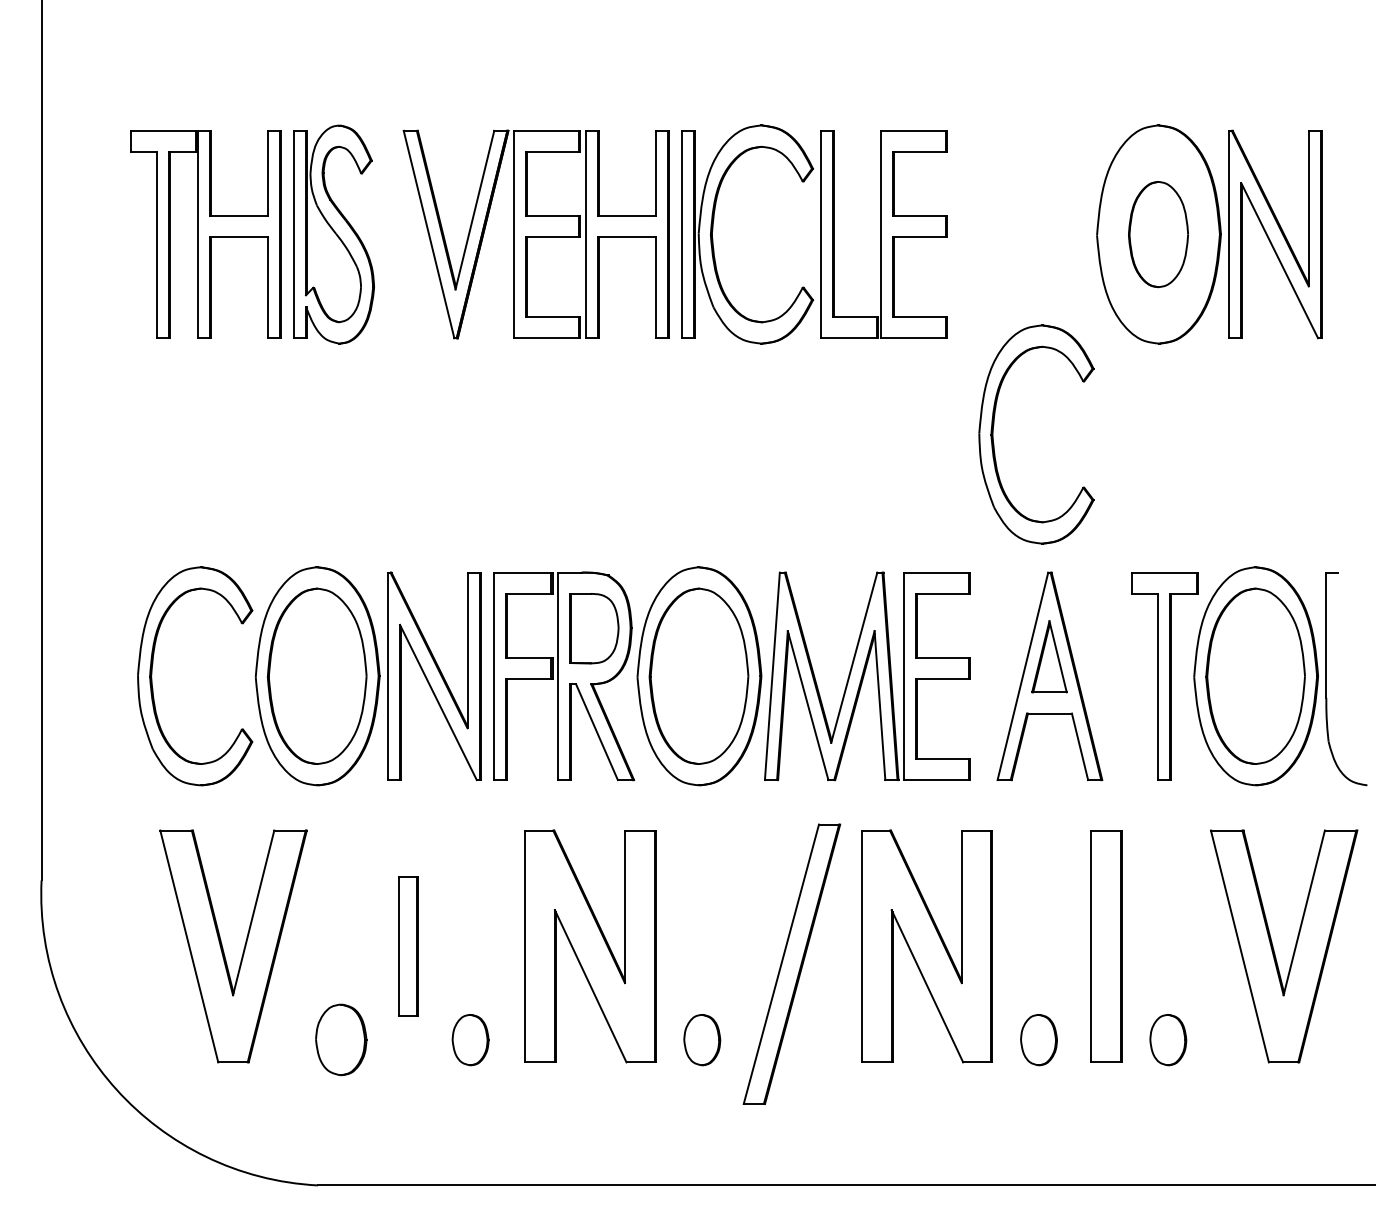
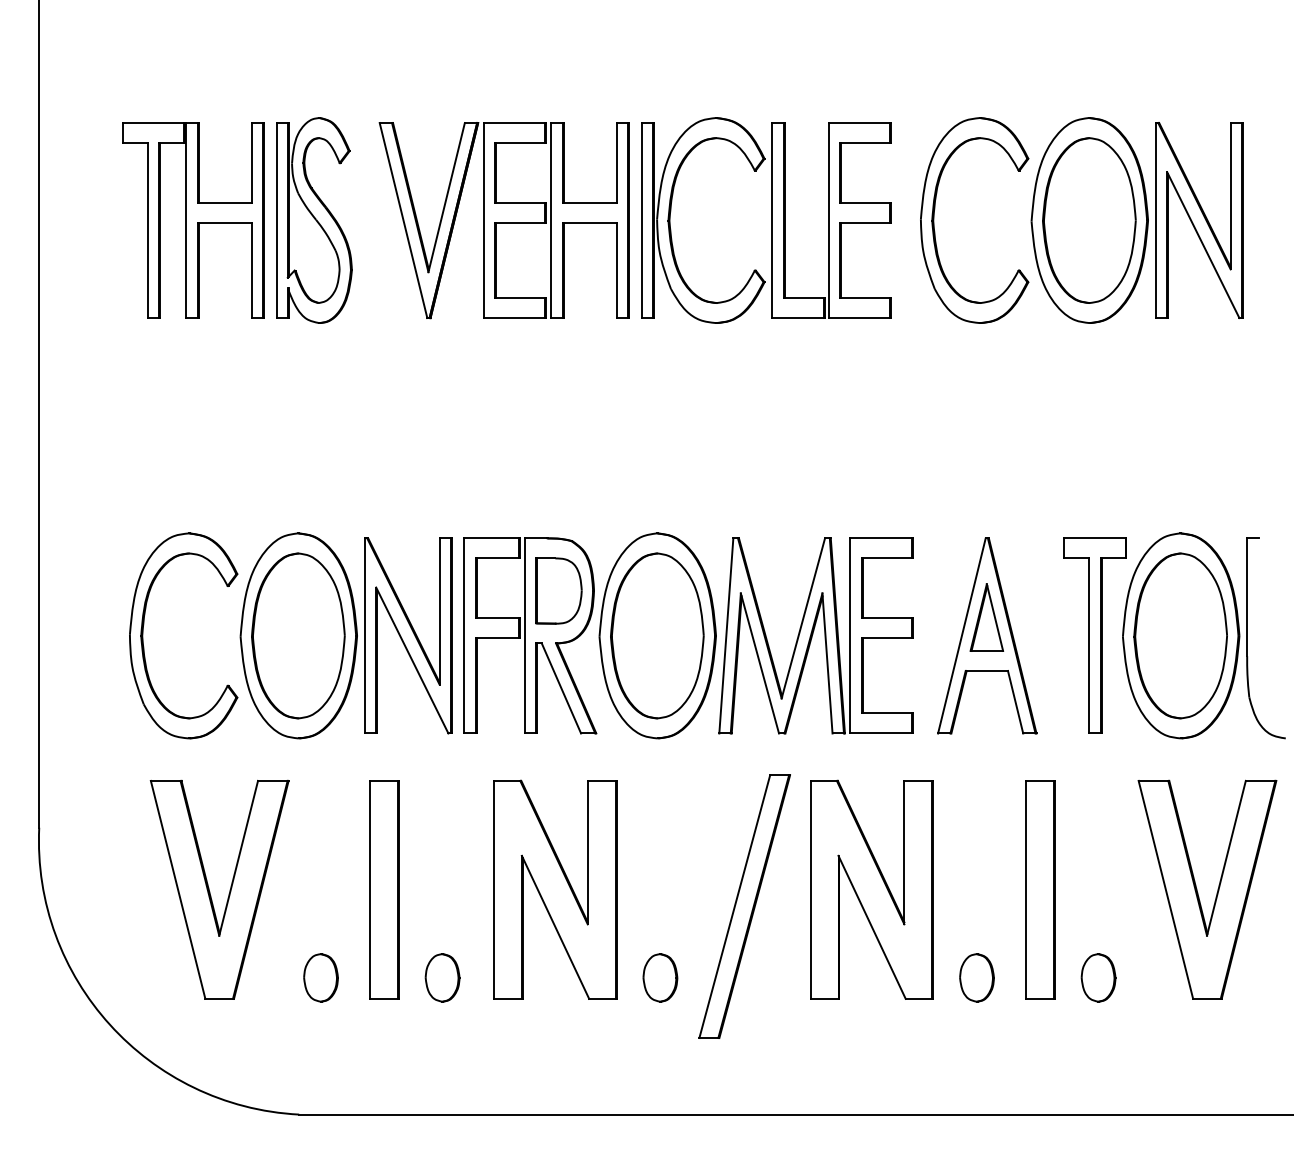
part: (1158, 234) -> (1089, 220), size x1.67
part: (994, 425) -> (935, 212), moved
part: (408, 946) -> (384, 889), size x1.67
part: (341, 1040) -> (321, 978), size x0.71

